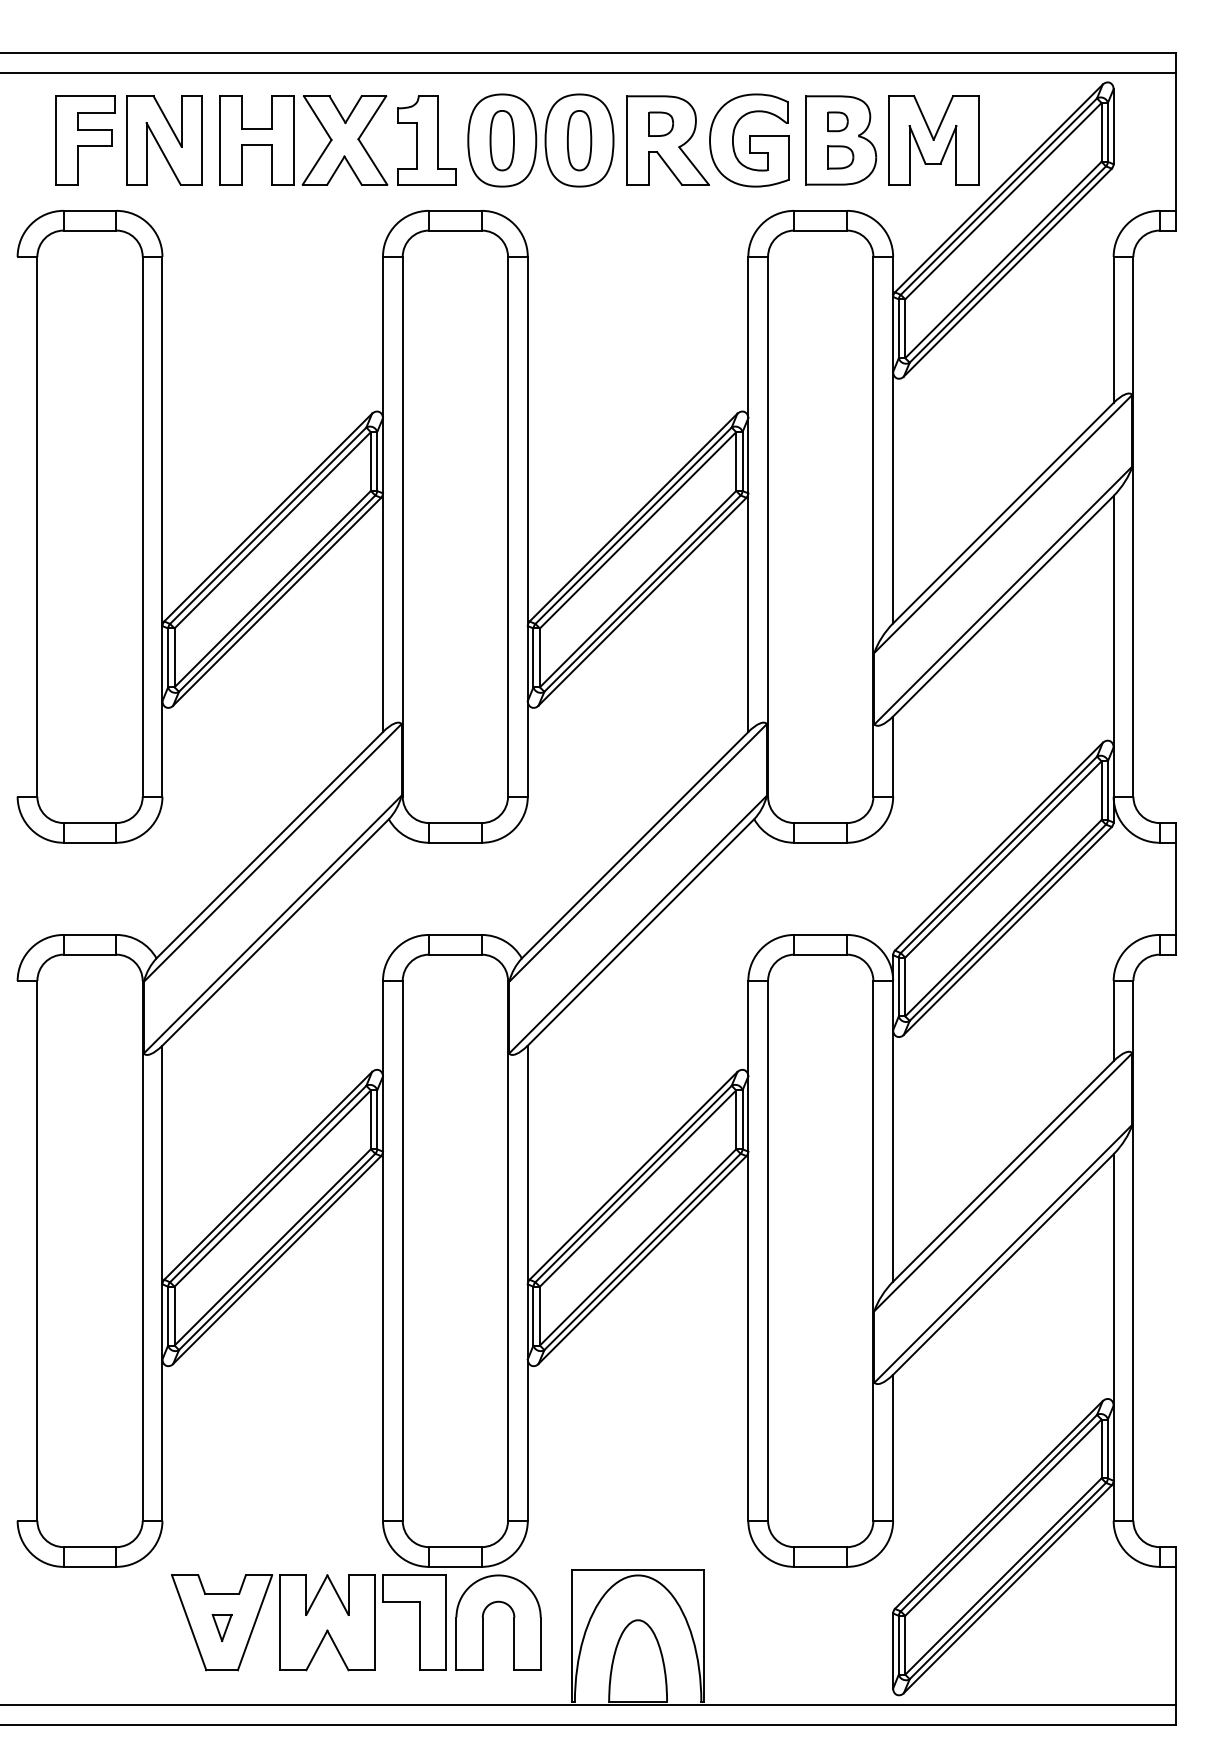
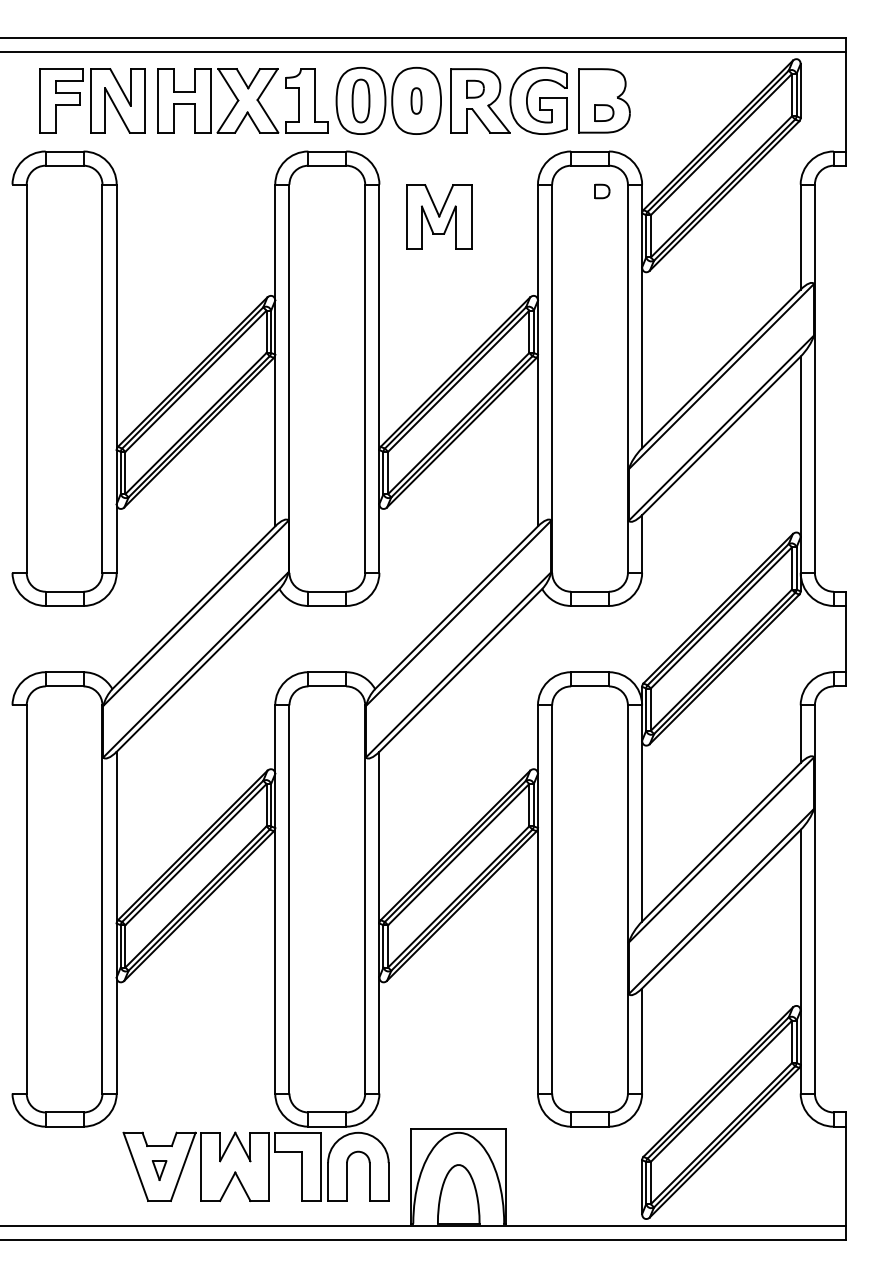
part: (838, 121) -> (602, 191), moved
part: (579, 139) -> (416, 100), size x0.6
part: (933, 139) -> (439, 216), moved

